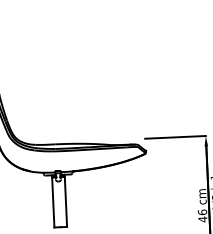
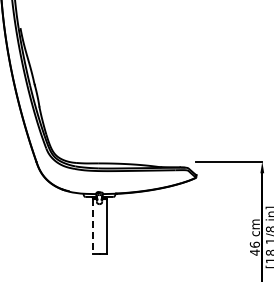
line: (53, 203) -> (92, 227), solid -> dashed

